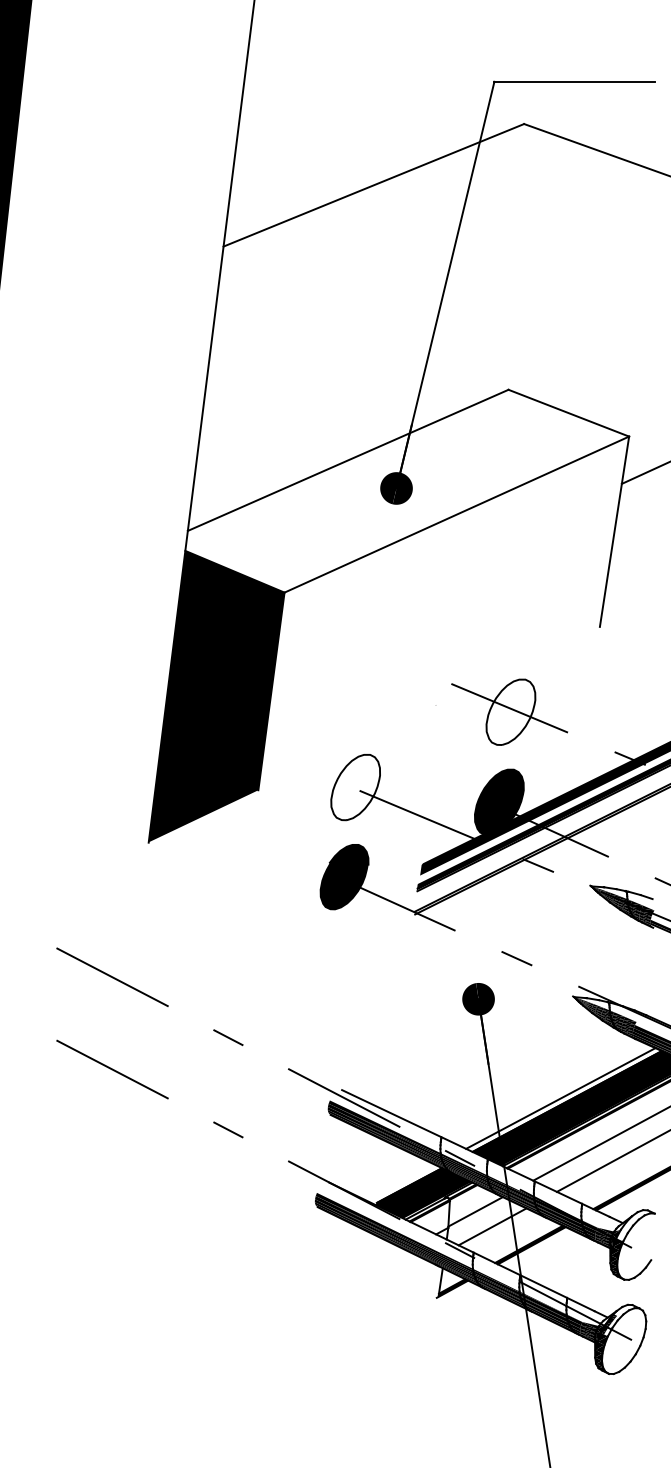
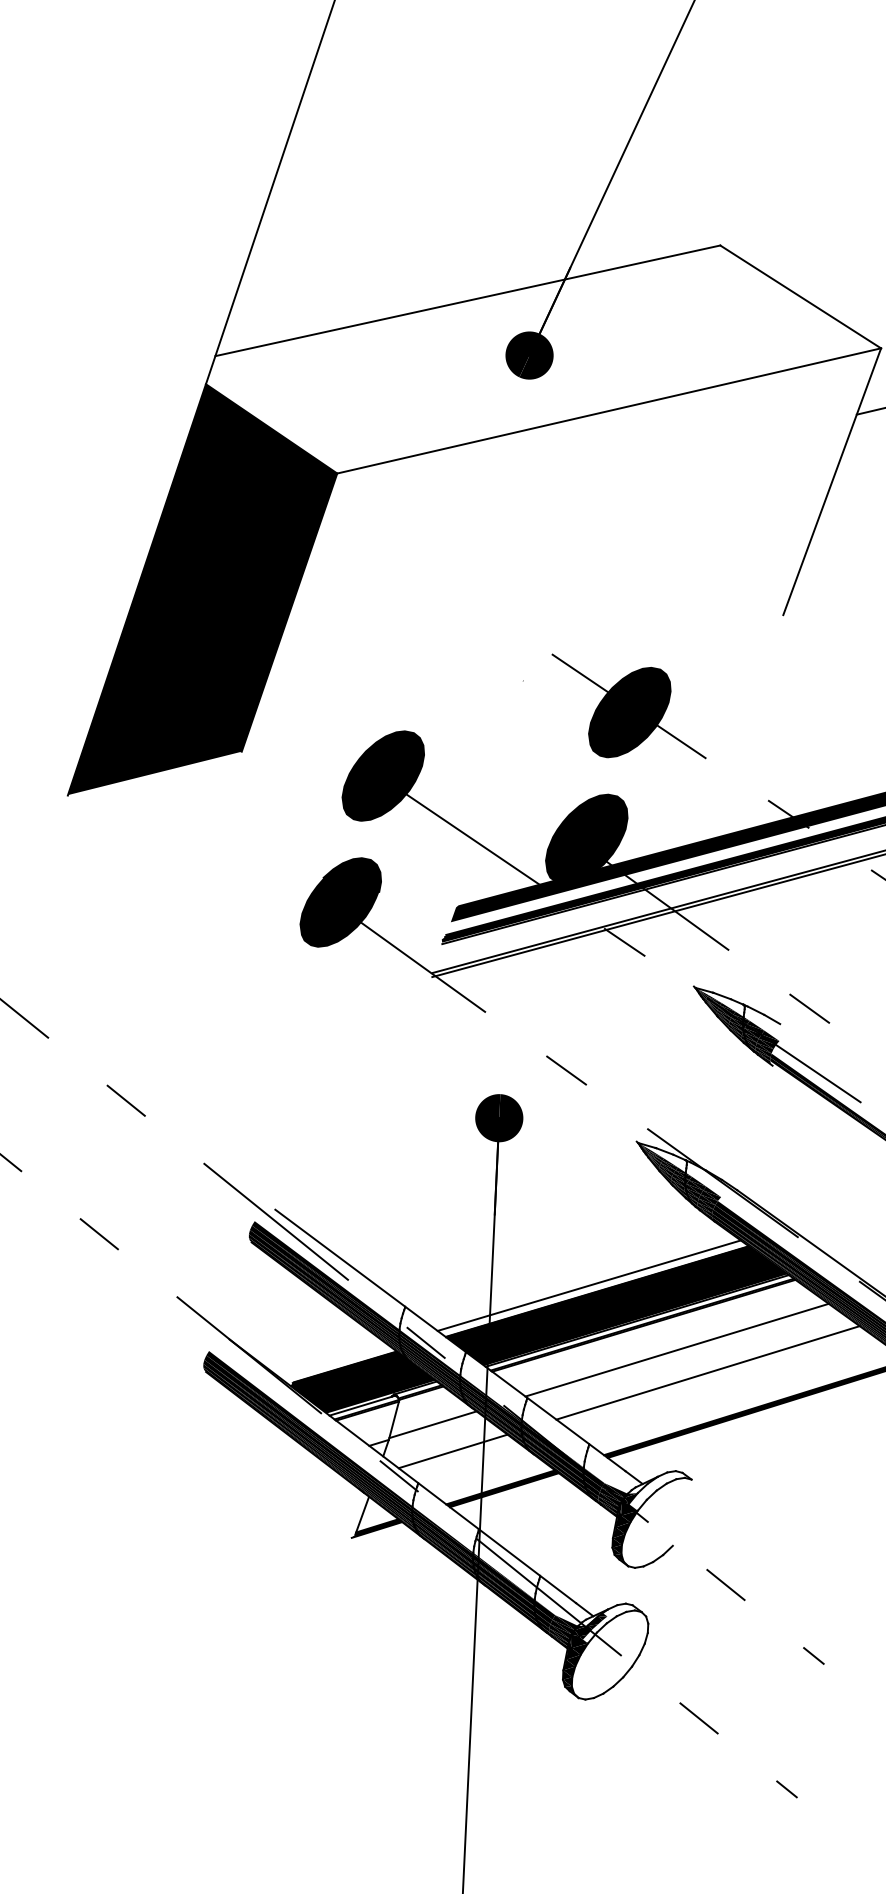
fill: (510, 712) -> (629, 712), added
fill: (355, 787) -> (383, 776), added

